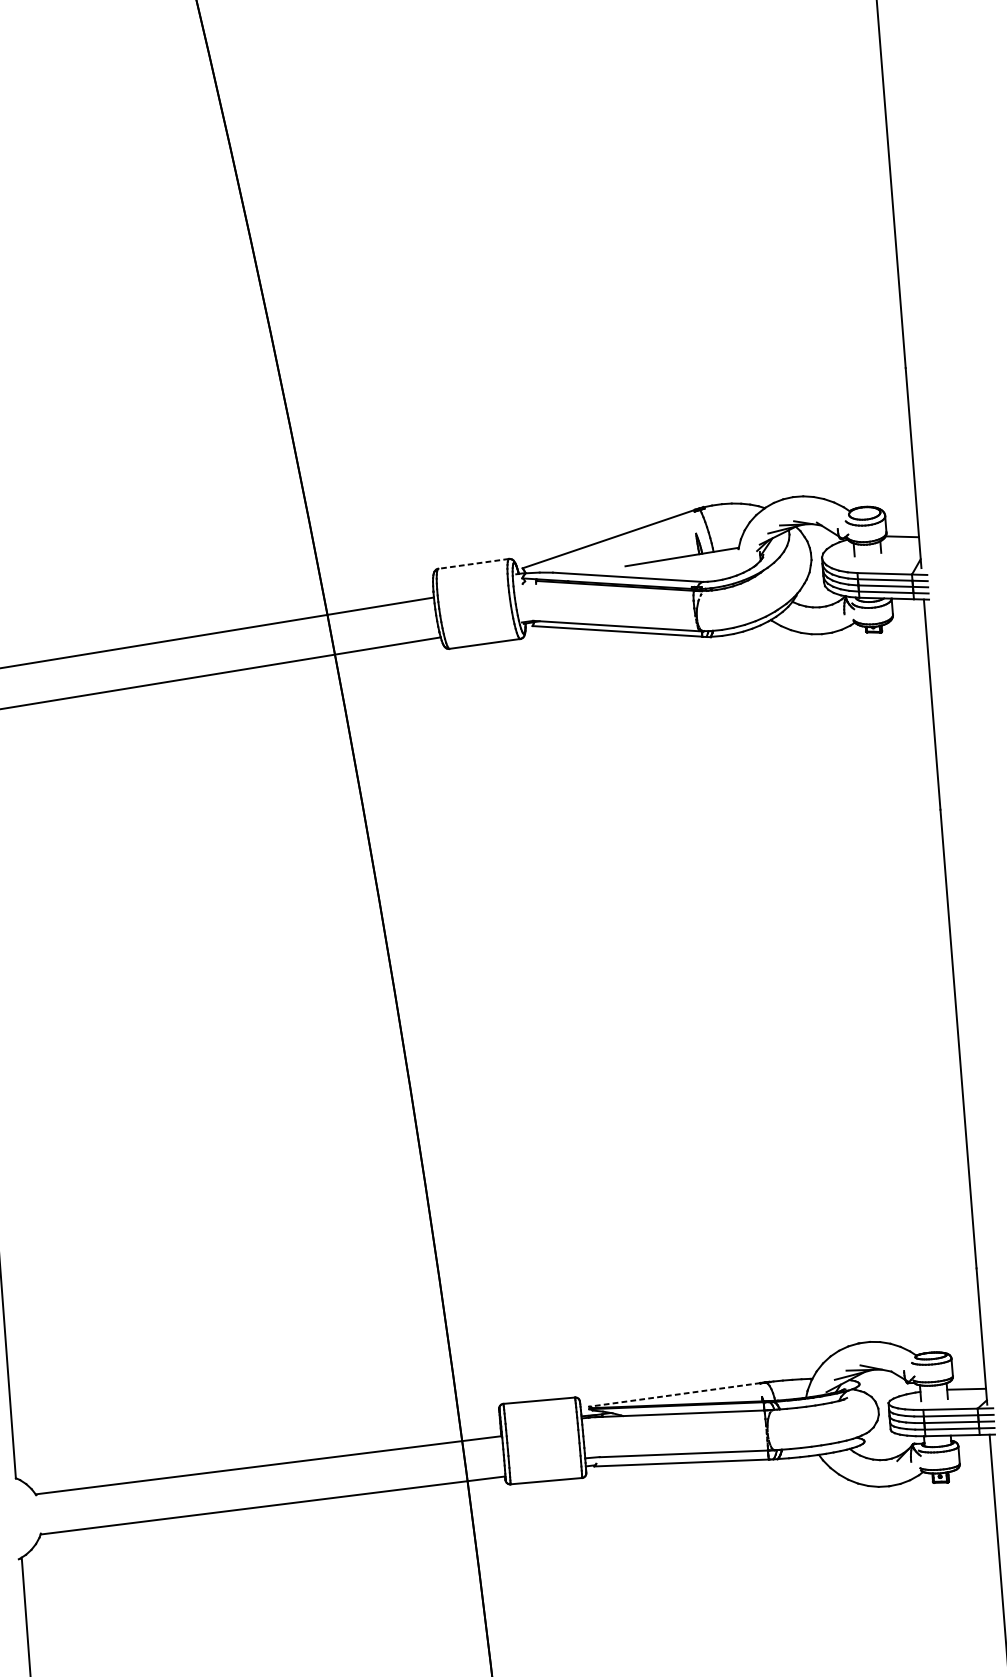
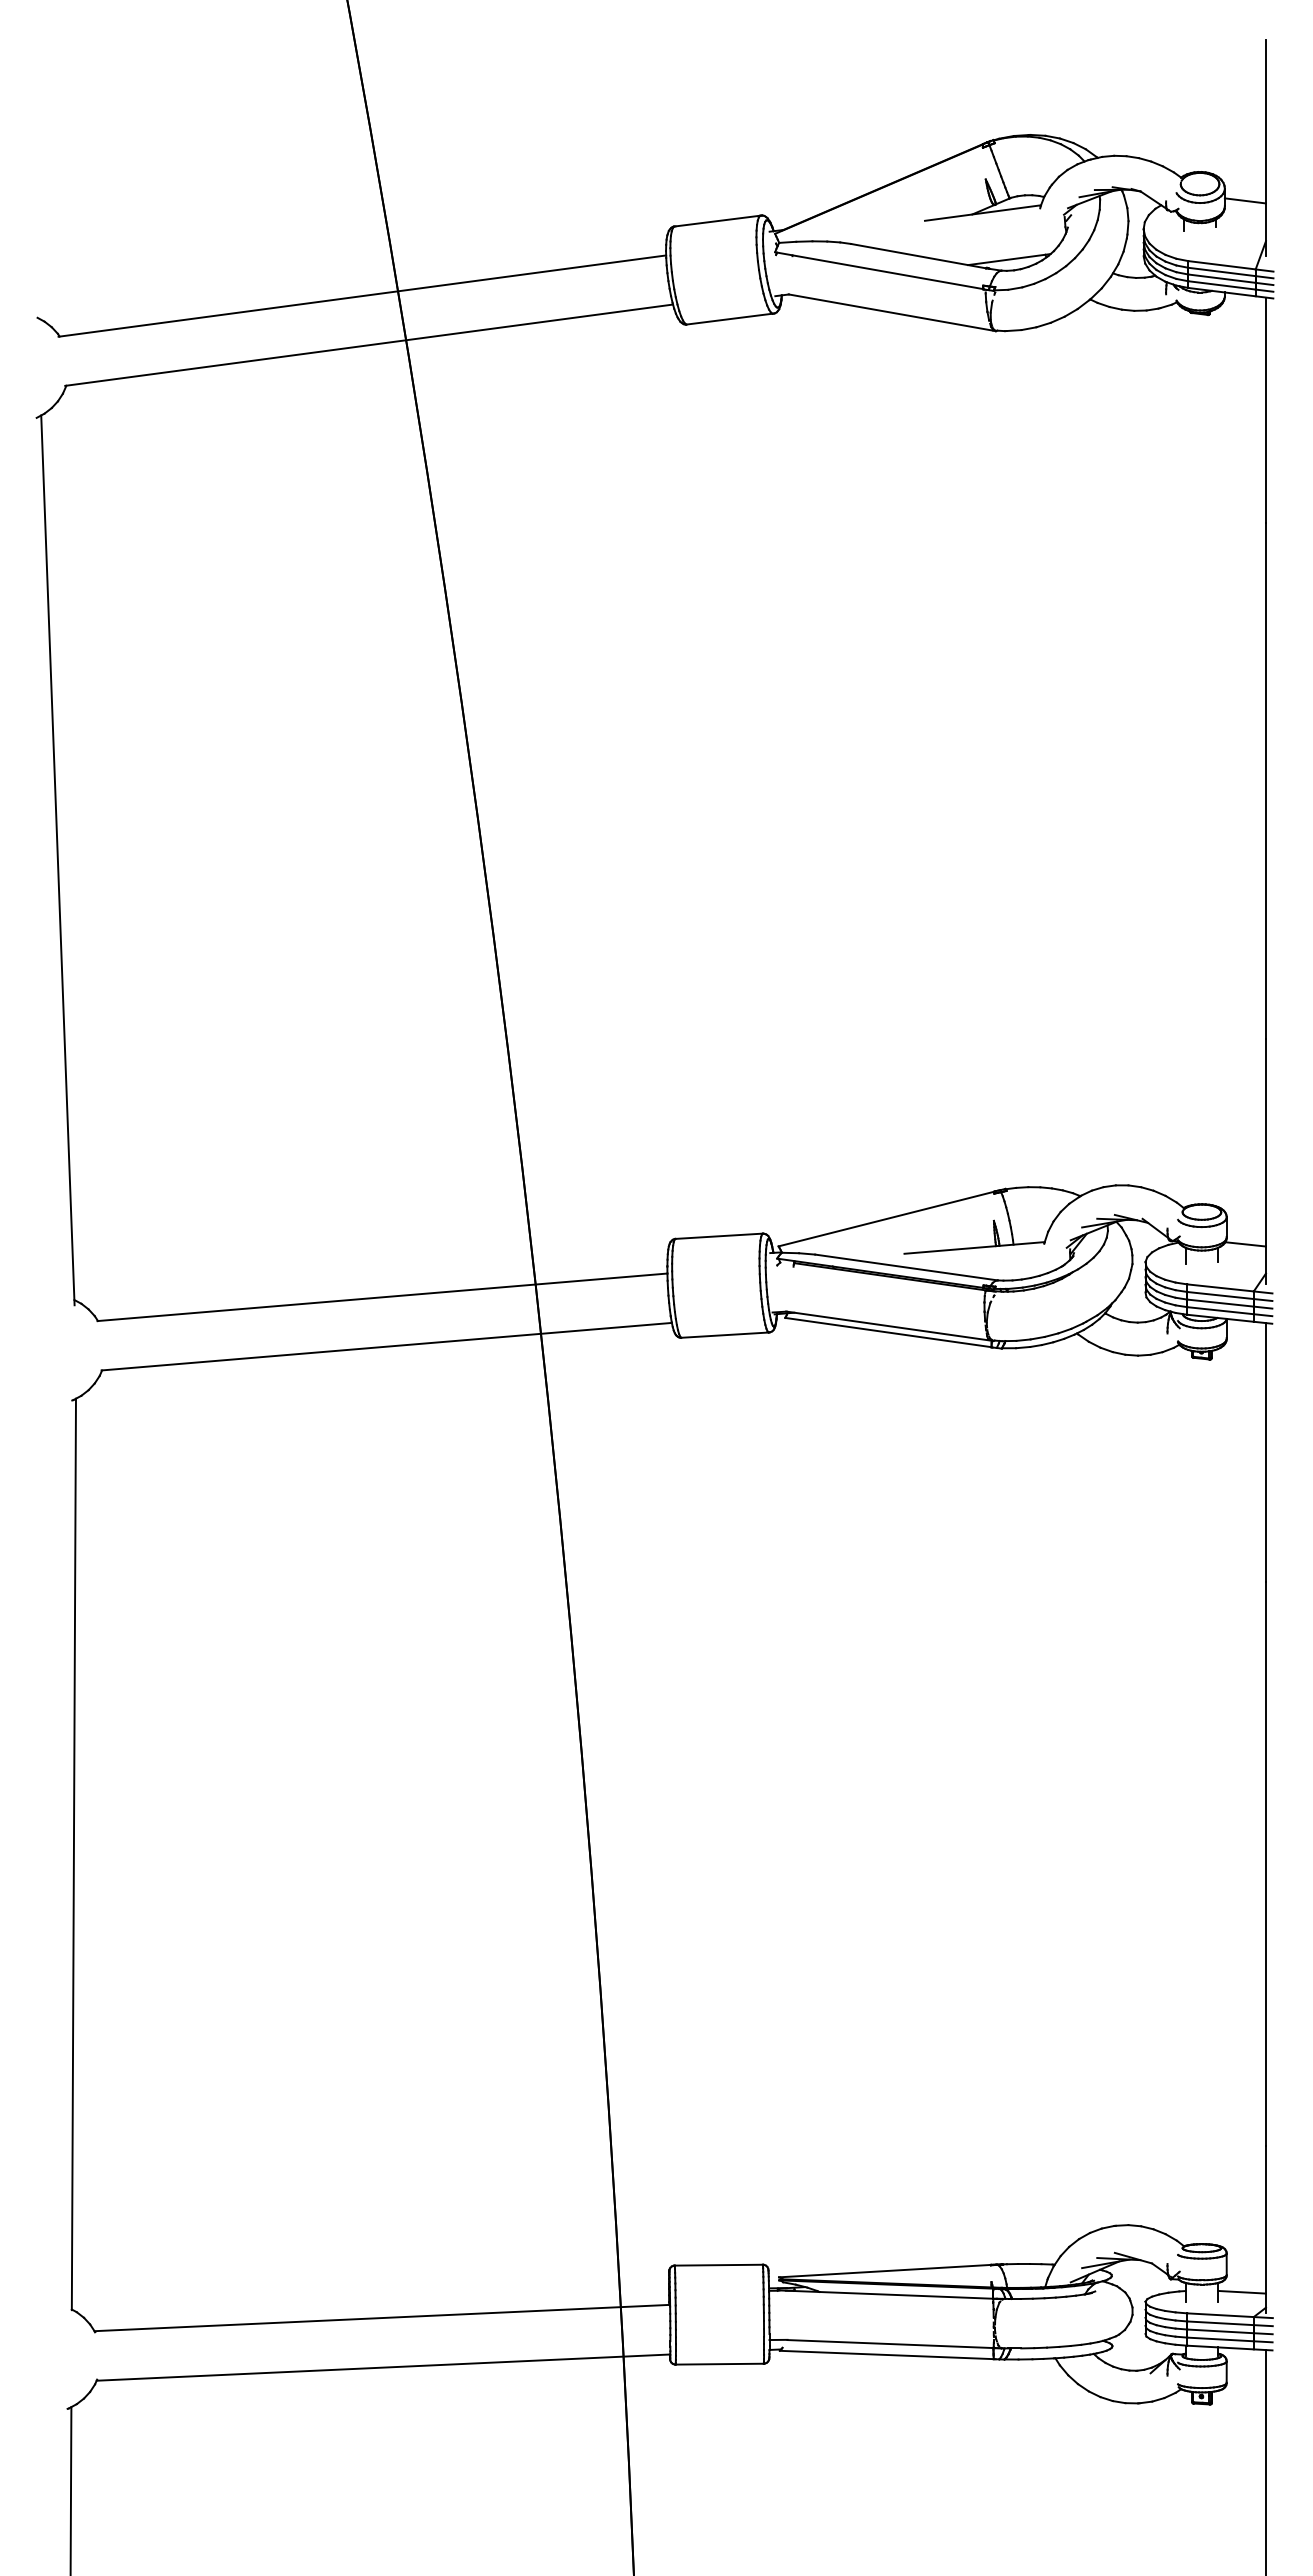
line: (473, 564) -> (719, 1236), dashed -> solid
line: (674, 1395) -> (884, 2271), dashed -> solid

